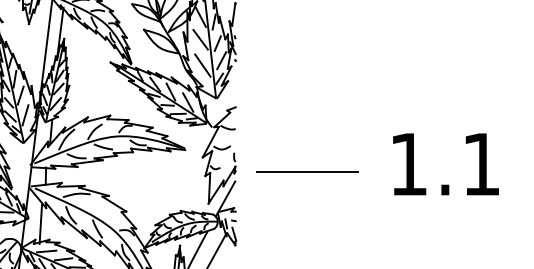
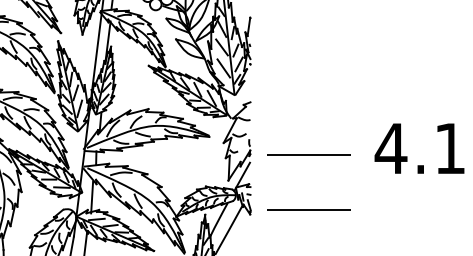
text: (408, 164) -> (390, 148), 1.1 -> 4.1
line: (307, 239) -> (308, 209), added

